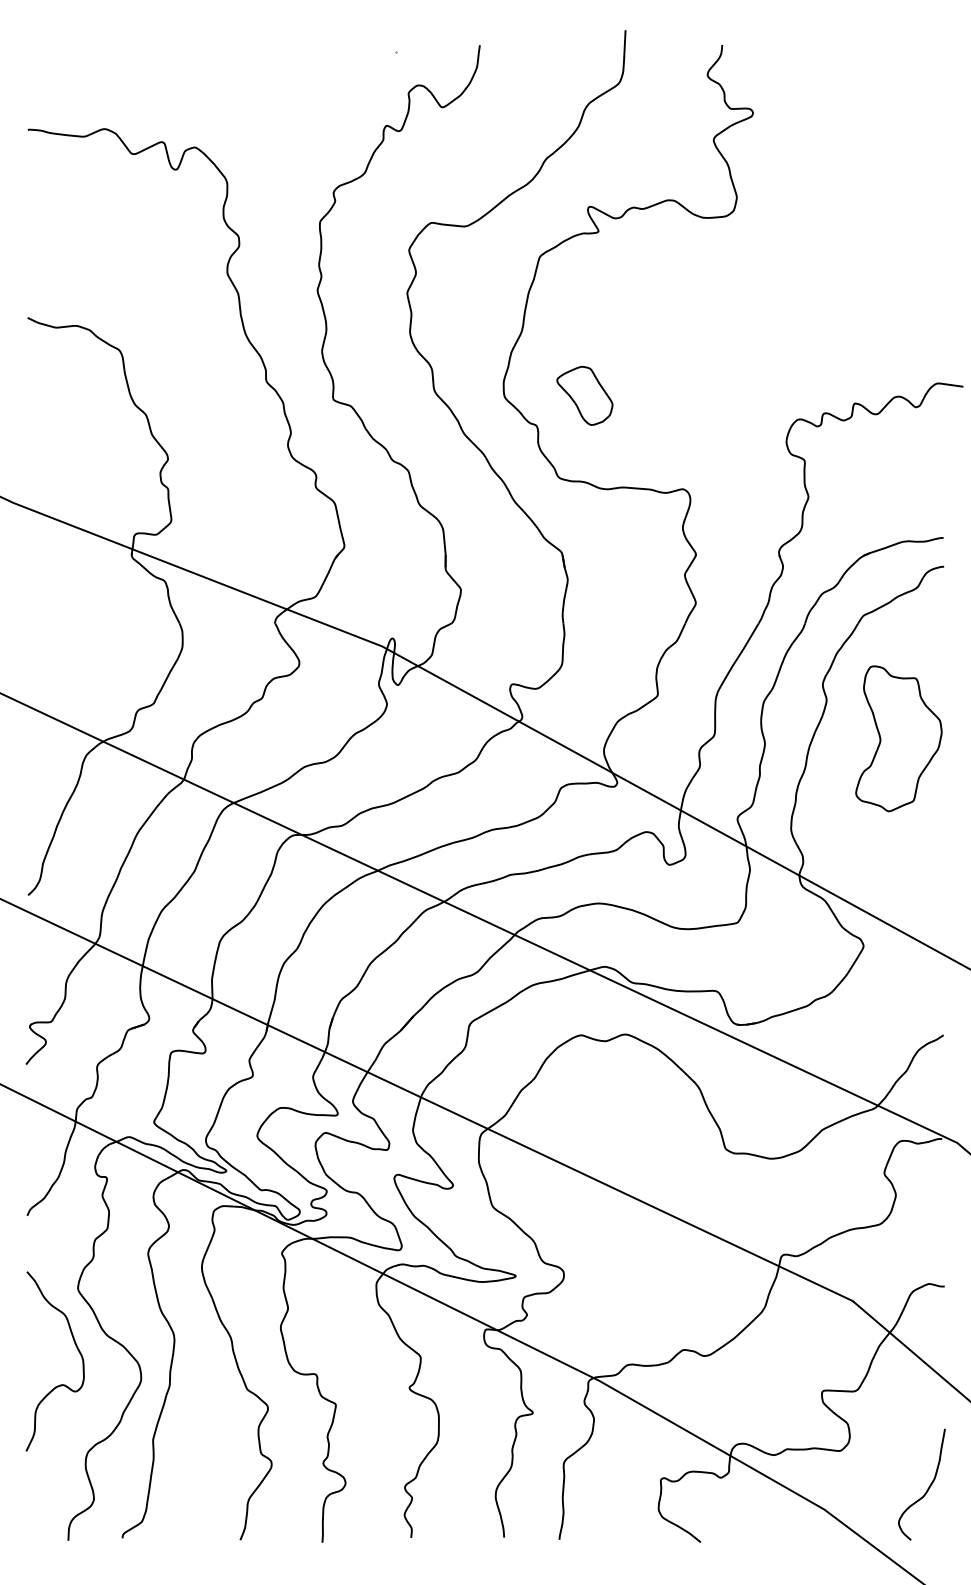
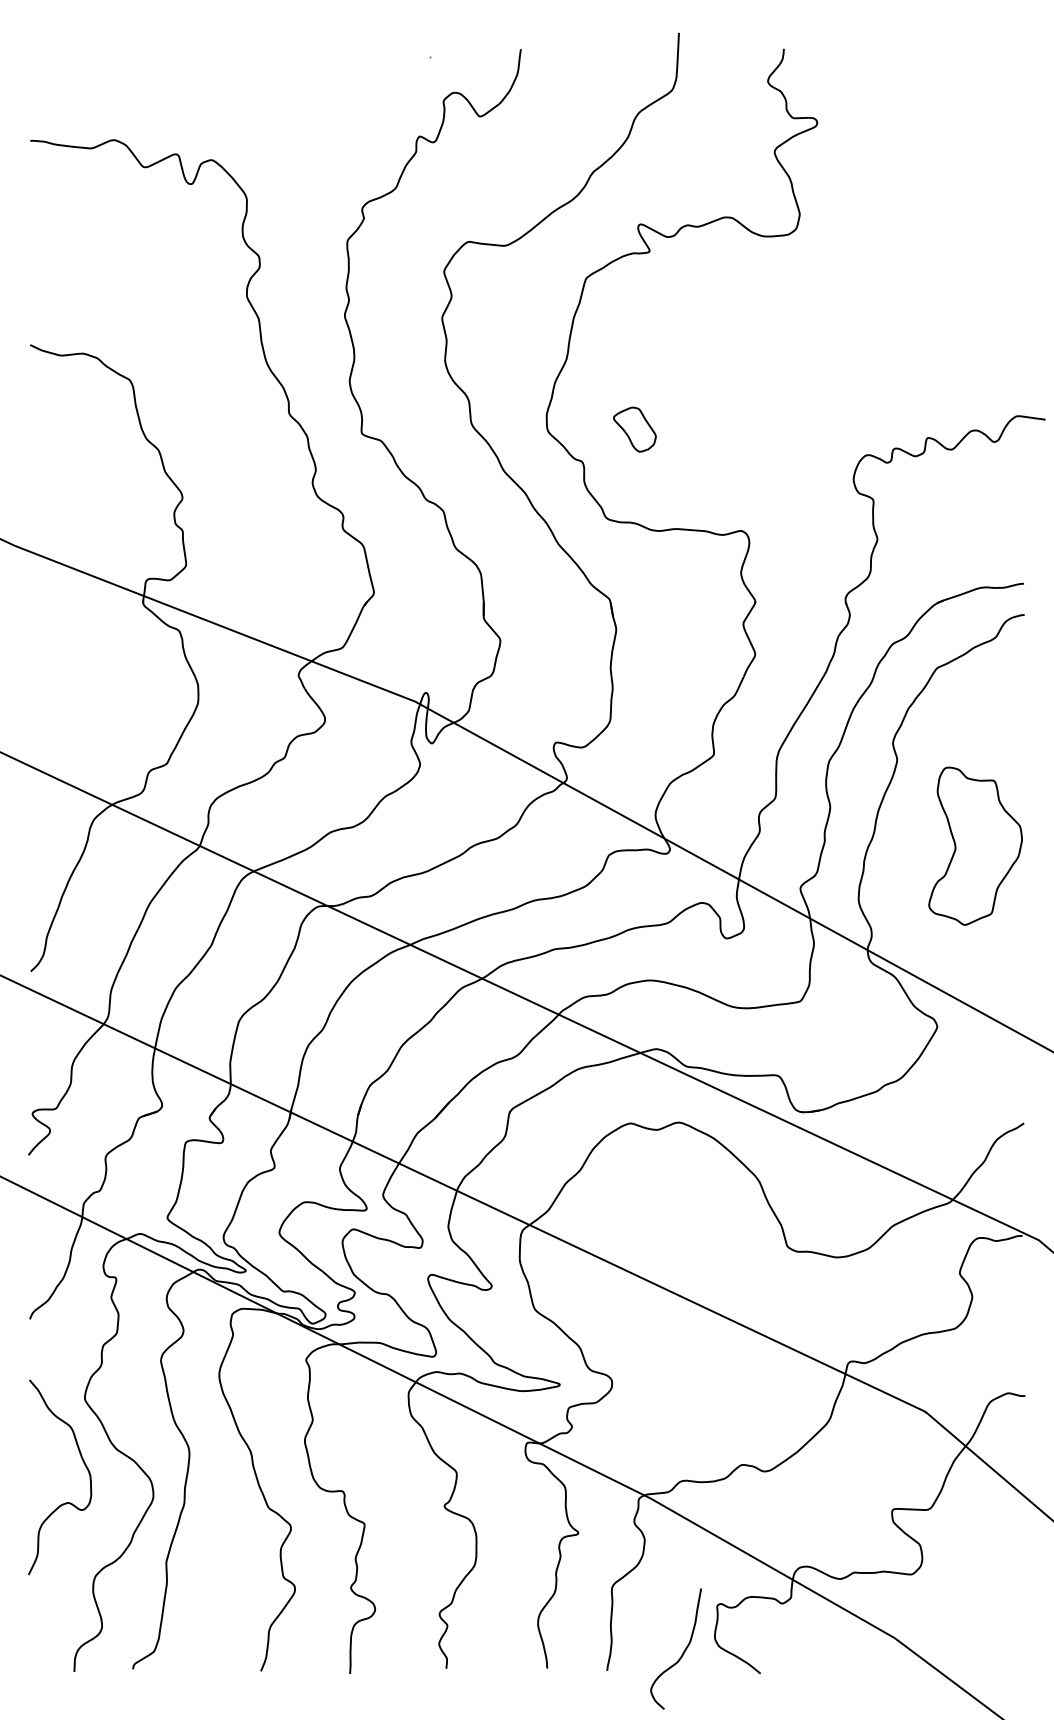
part: (584, 395) -> (634, 429), size x0.7
part: (898, 738) -> (975, 845), moved
curve: (927, 1488) -> (682, 1653), moved

